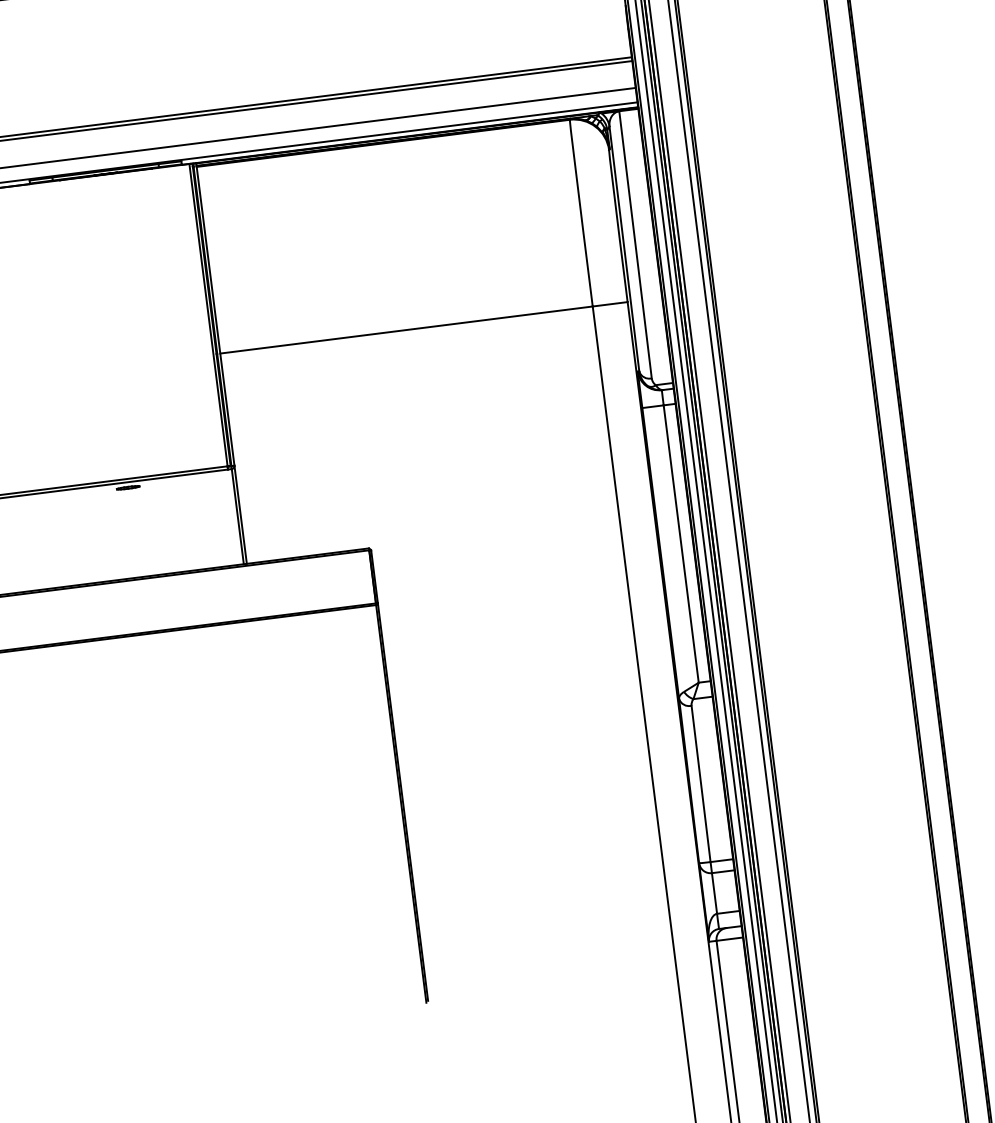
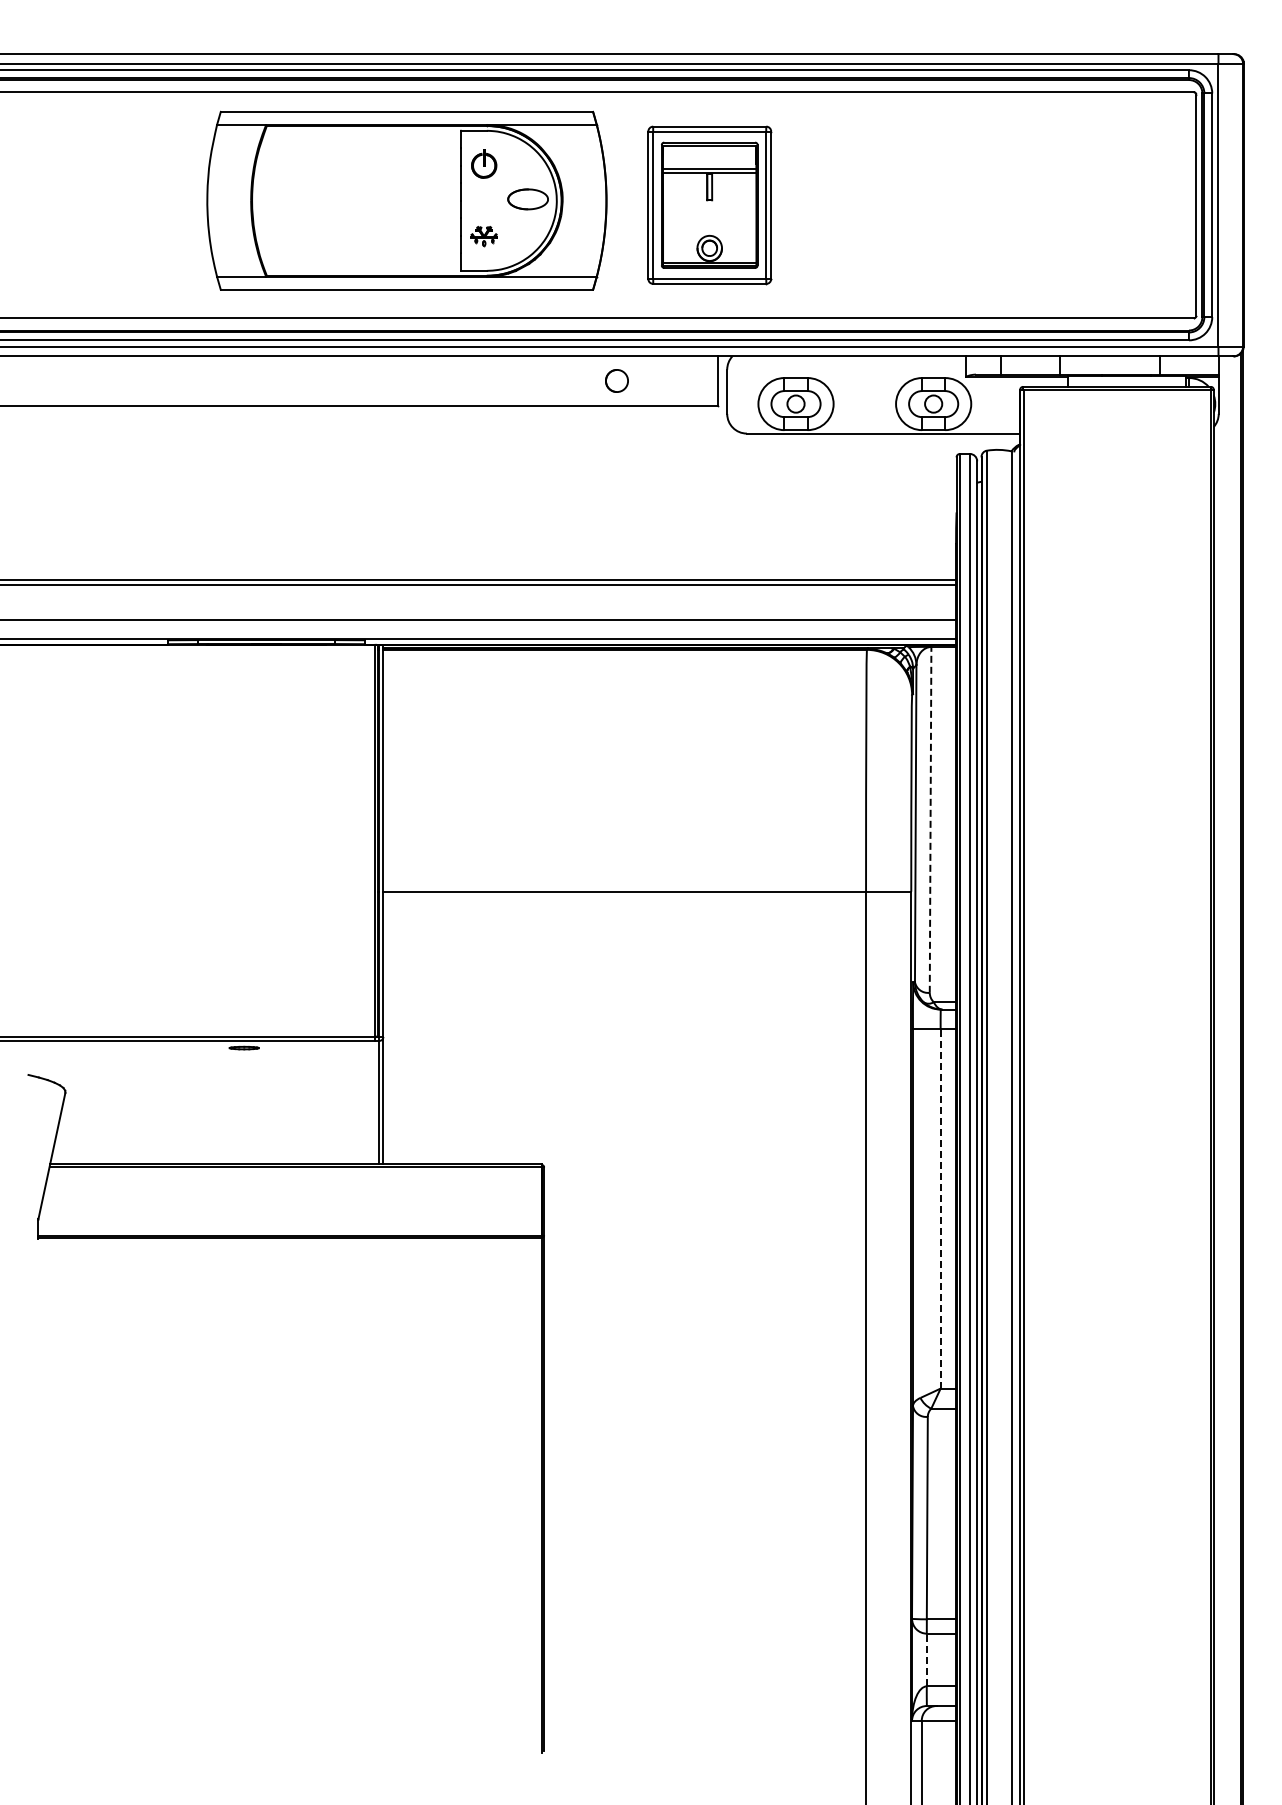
line: (635, 244) -> (930, 819), solid -> dashed
line: (681, 543) -> (940, 1208), solid -> dashed
line: (714, 893) -> (926, 1659), solid -> dashed

